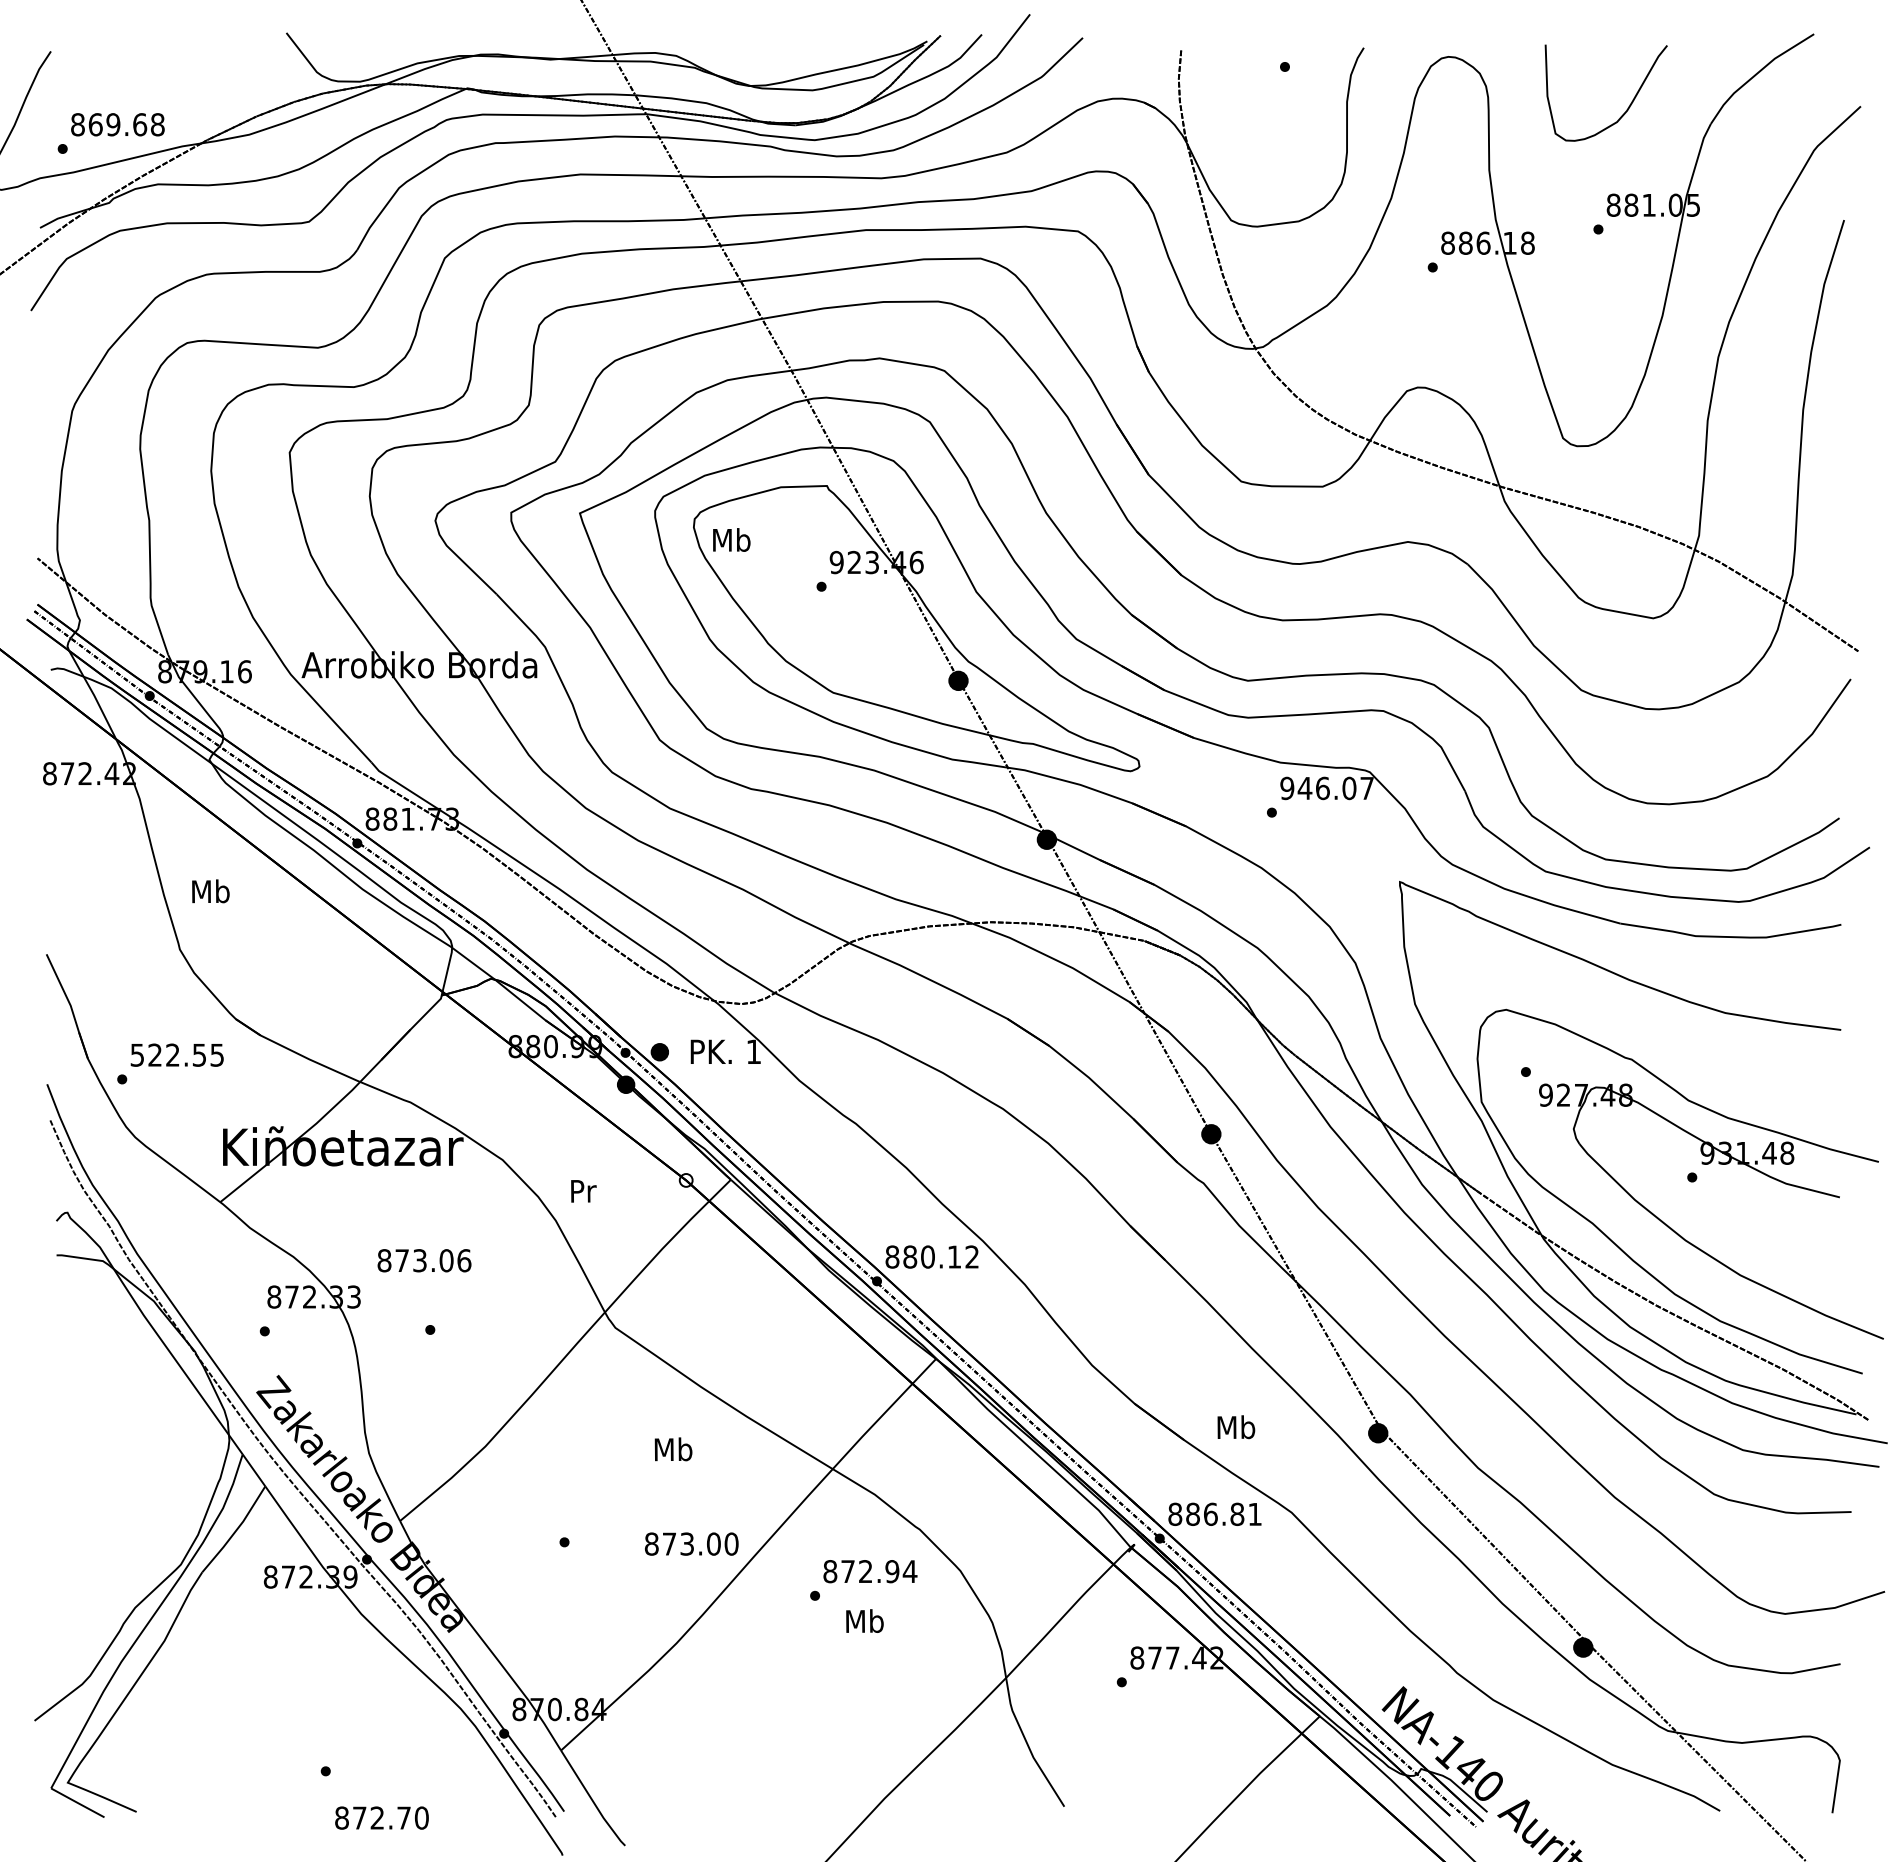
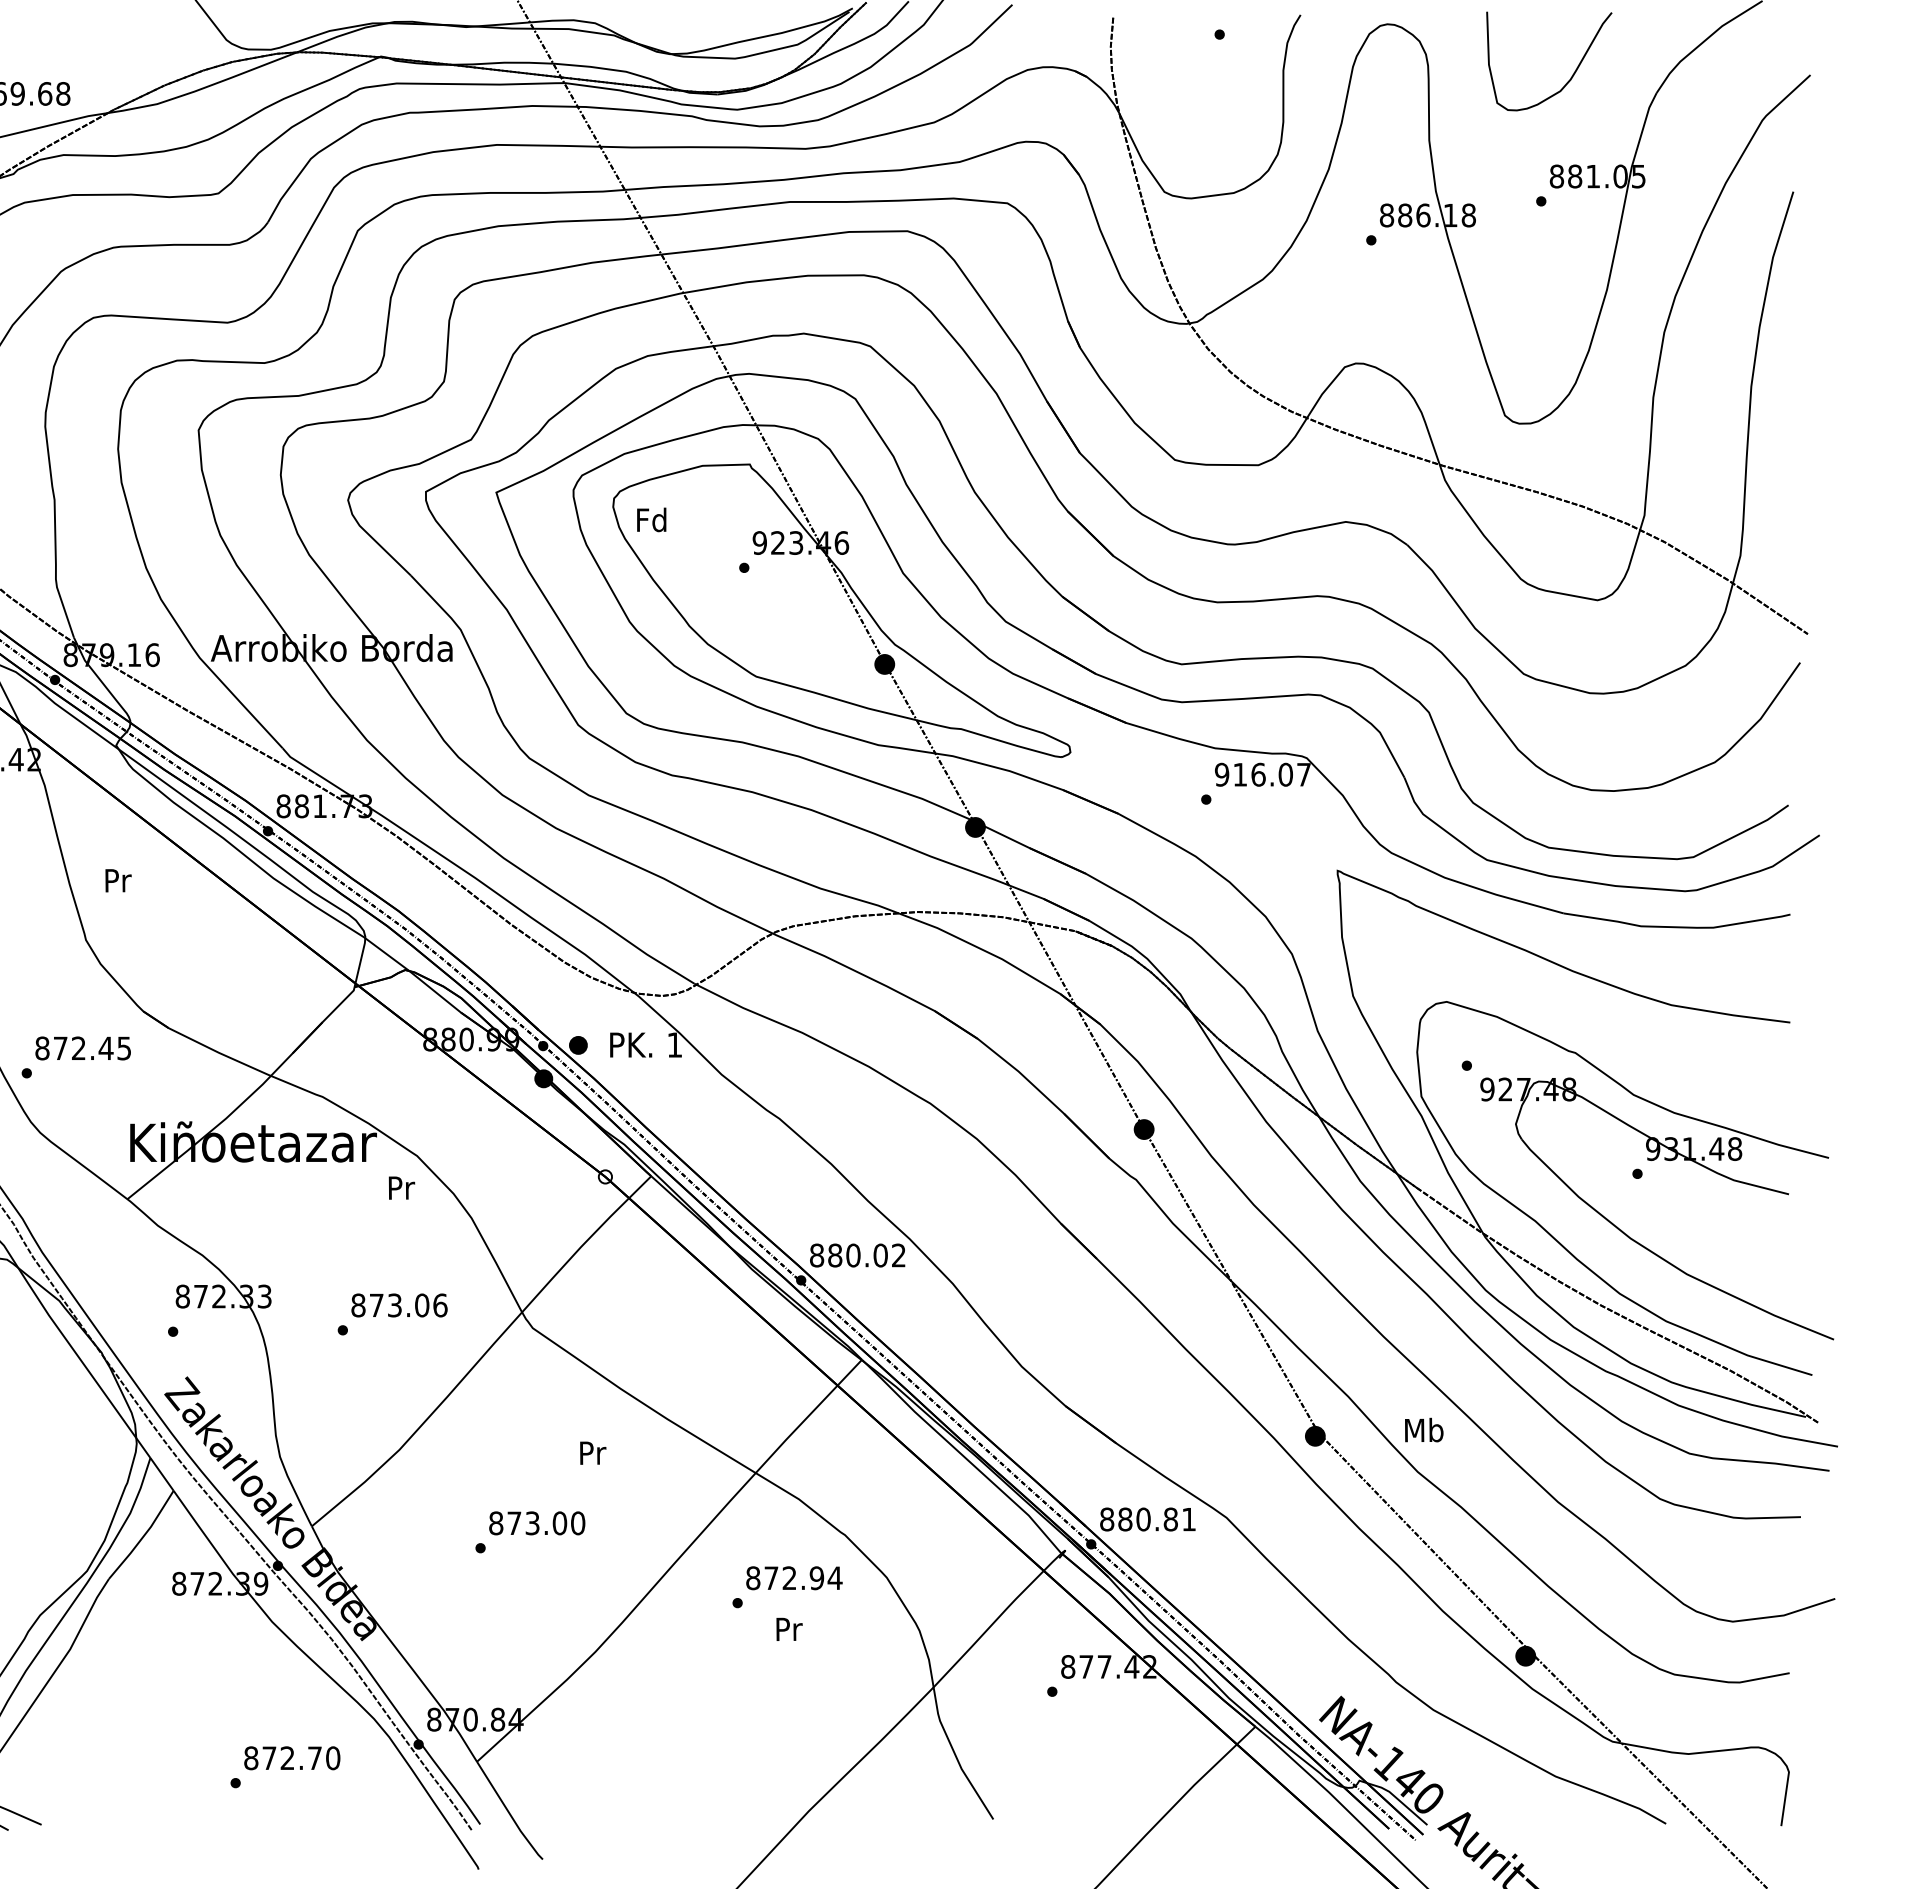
text: (731, 539) -> (651, 519), Mb -> Fd
text: (1304, 788) -> (1239, 774), 946.07 -> 916.07
text: (210, 891) -> (117, 880), Mb -> Pr
text: (168, 1054) -> (74, 1047), 522.55 -> 872.45
text: (583, 1191) -> (401, 1188), moved
text: (954, 1256) -> (880, 1254), 880.12 -> 880.02
text: (424, 1260) -> (399, 1305), moved
text: (1236, 1427) -> (1424, 1430), moved
text: (673, 1449) -> (592, 1452), Mb -> Pr
text: (1210, 1513) -> (1143, 1518), 886.81 -> 880.81
text: (691, 1543) -> (536, 1522), moved
text: (864, 1620) -> (788, 1628), Mb -> Pr
text: (381, 1817) -> (291, 1757), moved

